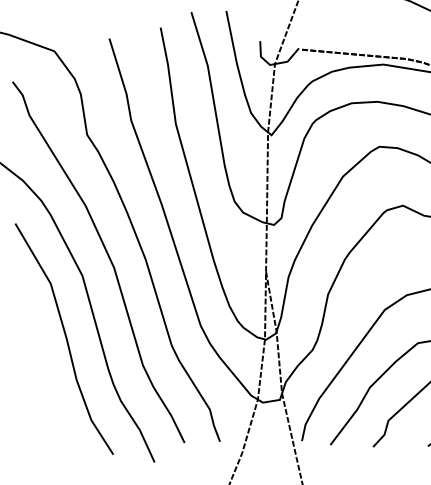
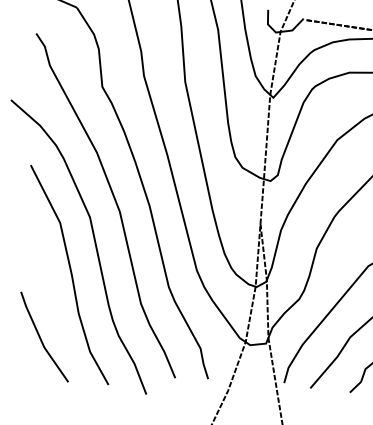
line: (38, 409) -> (41, 338), added

